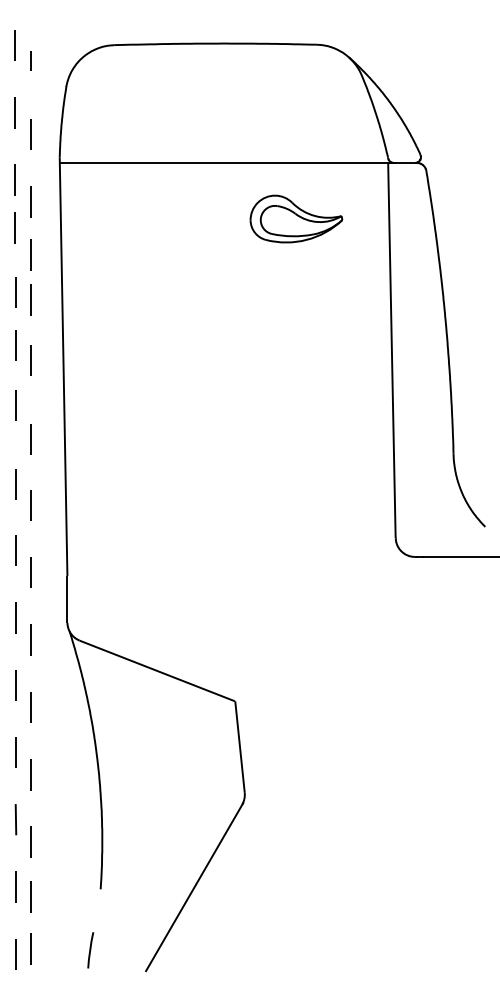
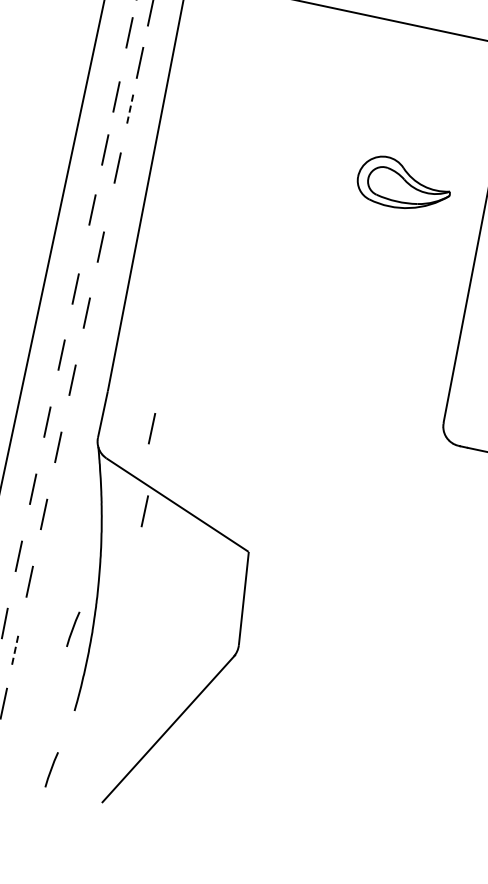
part: (296, 218) -> (404, 184), moved
line: (31, 299) -> (130, 107), solid -> dashed
line: (116, 602) -> (151, 428), added
line: (126, 683) -> (144, 511), added
line: (82, 811) -> (72, 629), added
line: (31, 841) -> (15, 648), solid -> dashed

